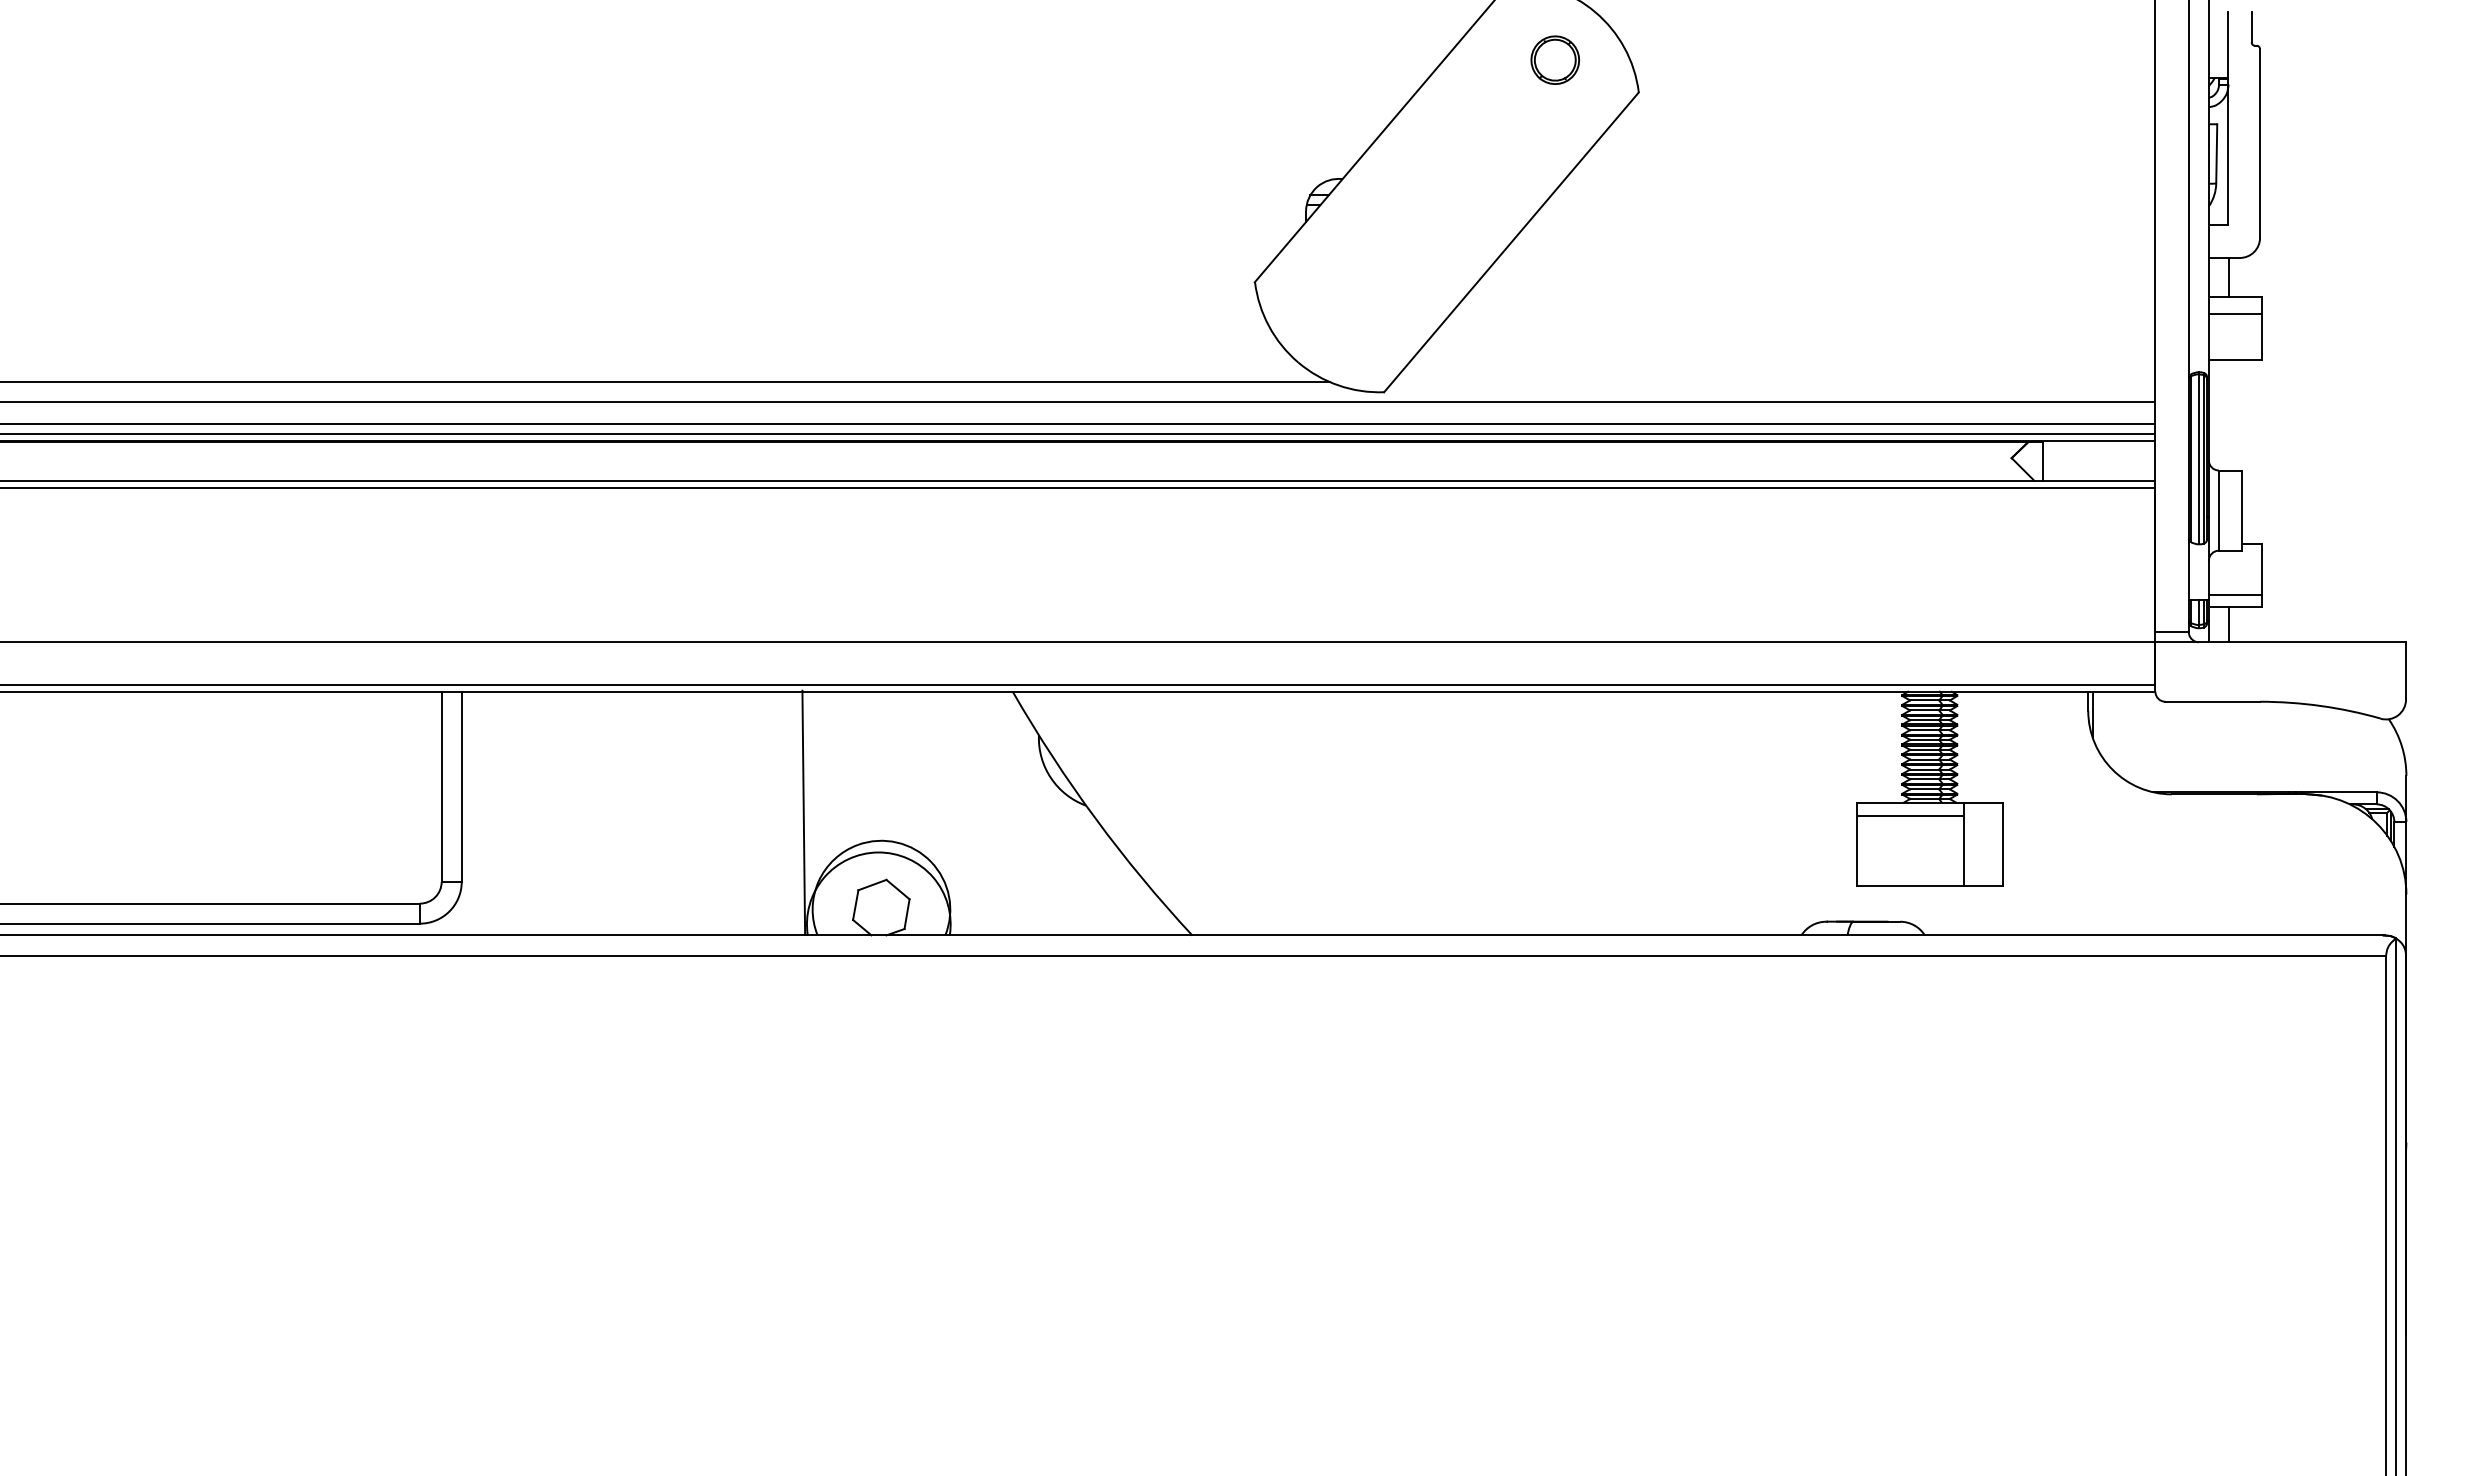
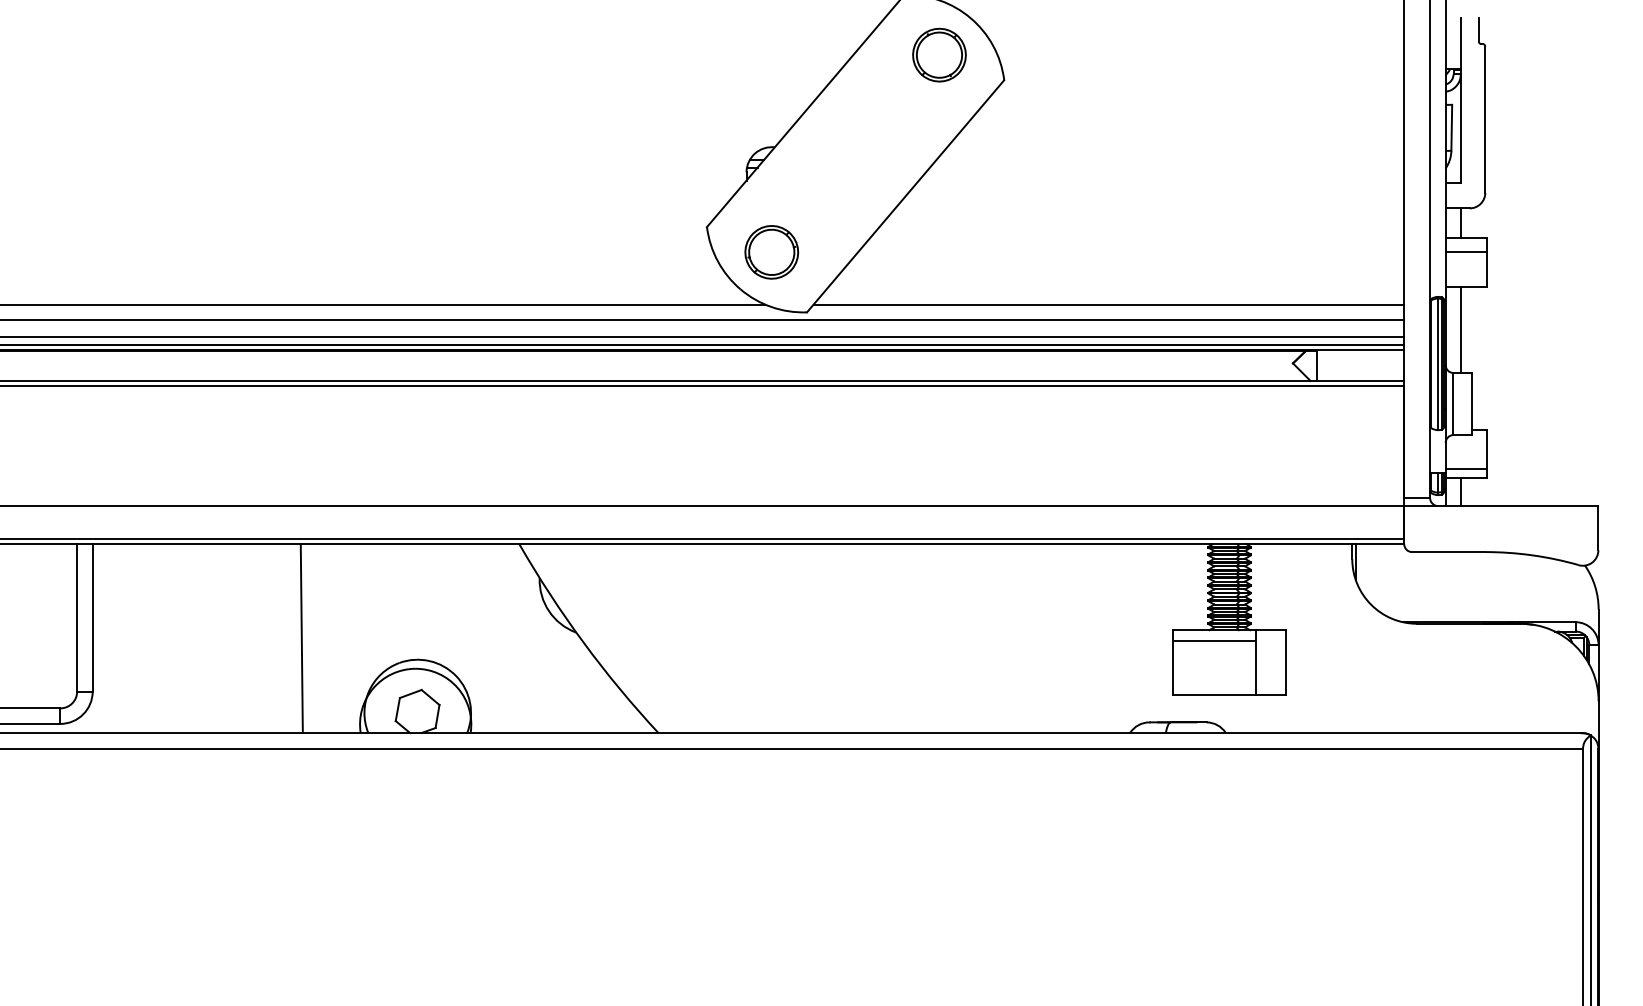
part: (1555, 60) -> (939, 55), size x1.43
part: (1338, 314) -> (771, 252), added
line: (1773, 382) -> (1108, 304), added
line: (2228, 414) -> (1460, 329), added
line: (803, 812) -> (301, 638), moved

